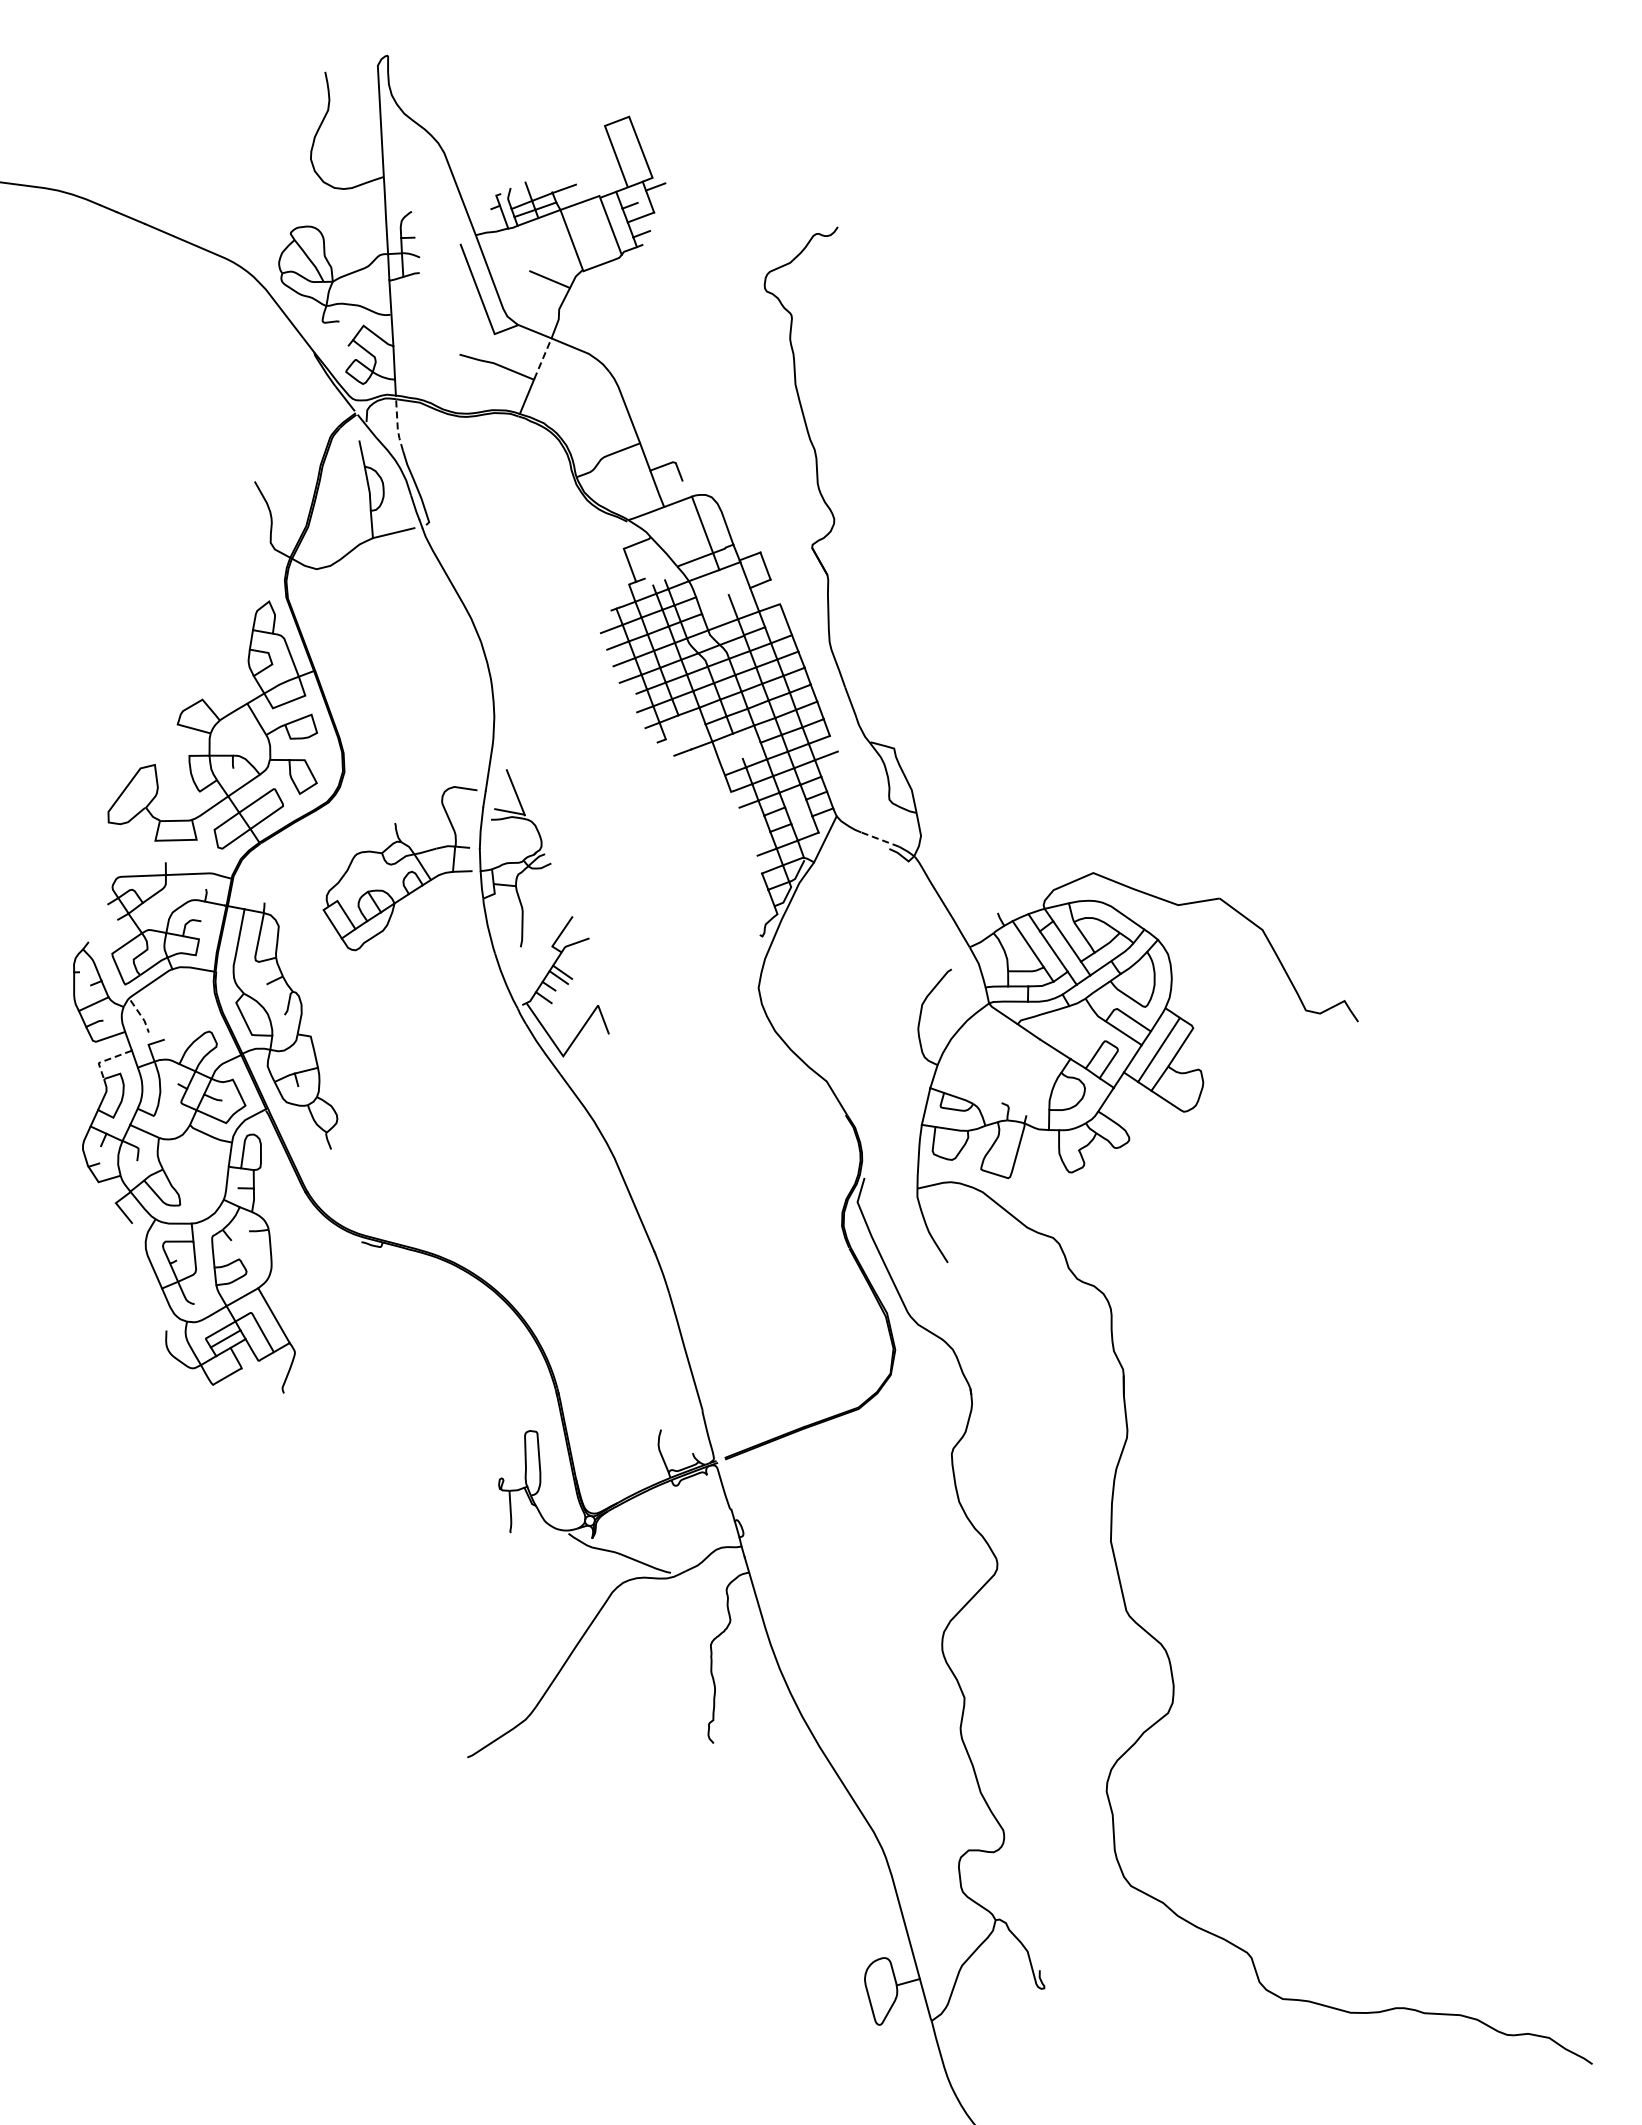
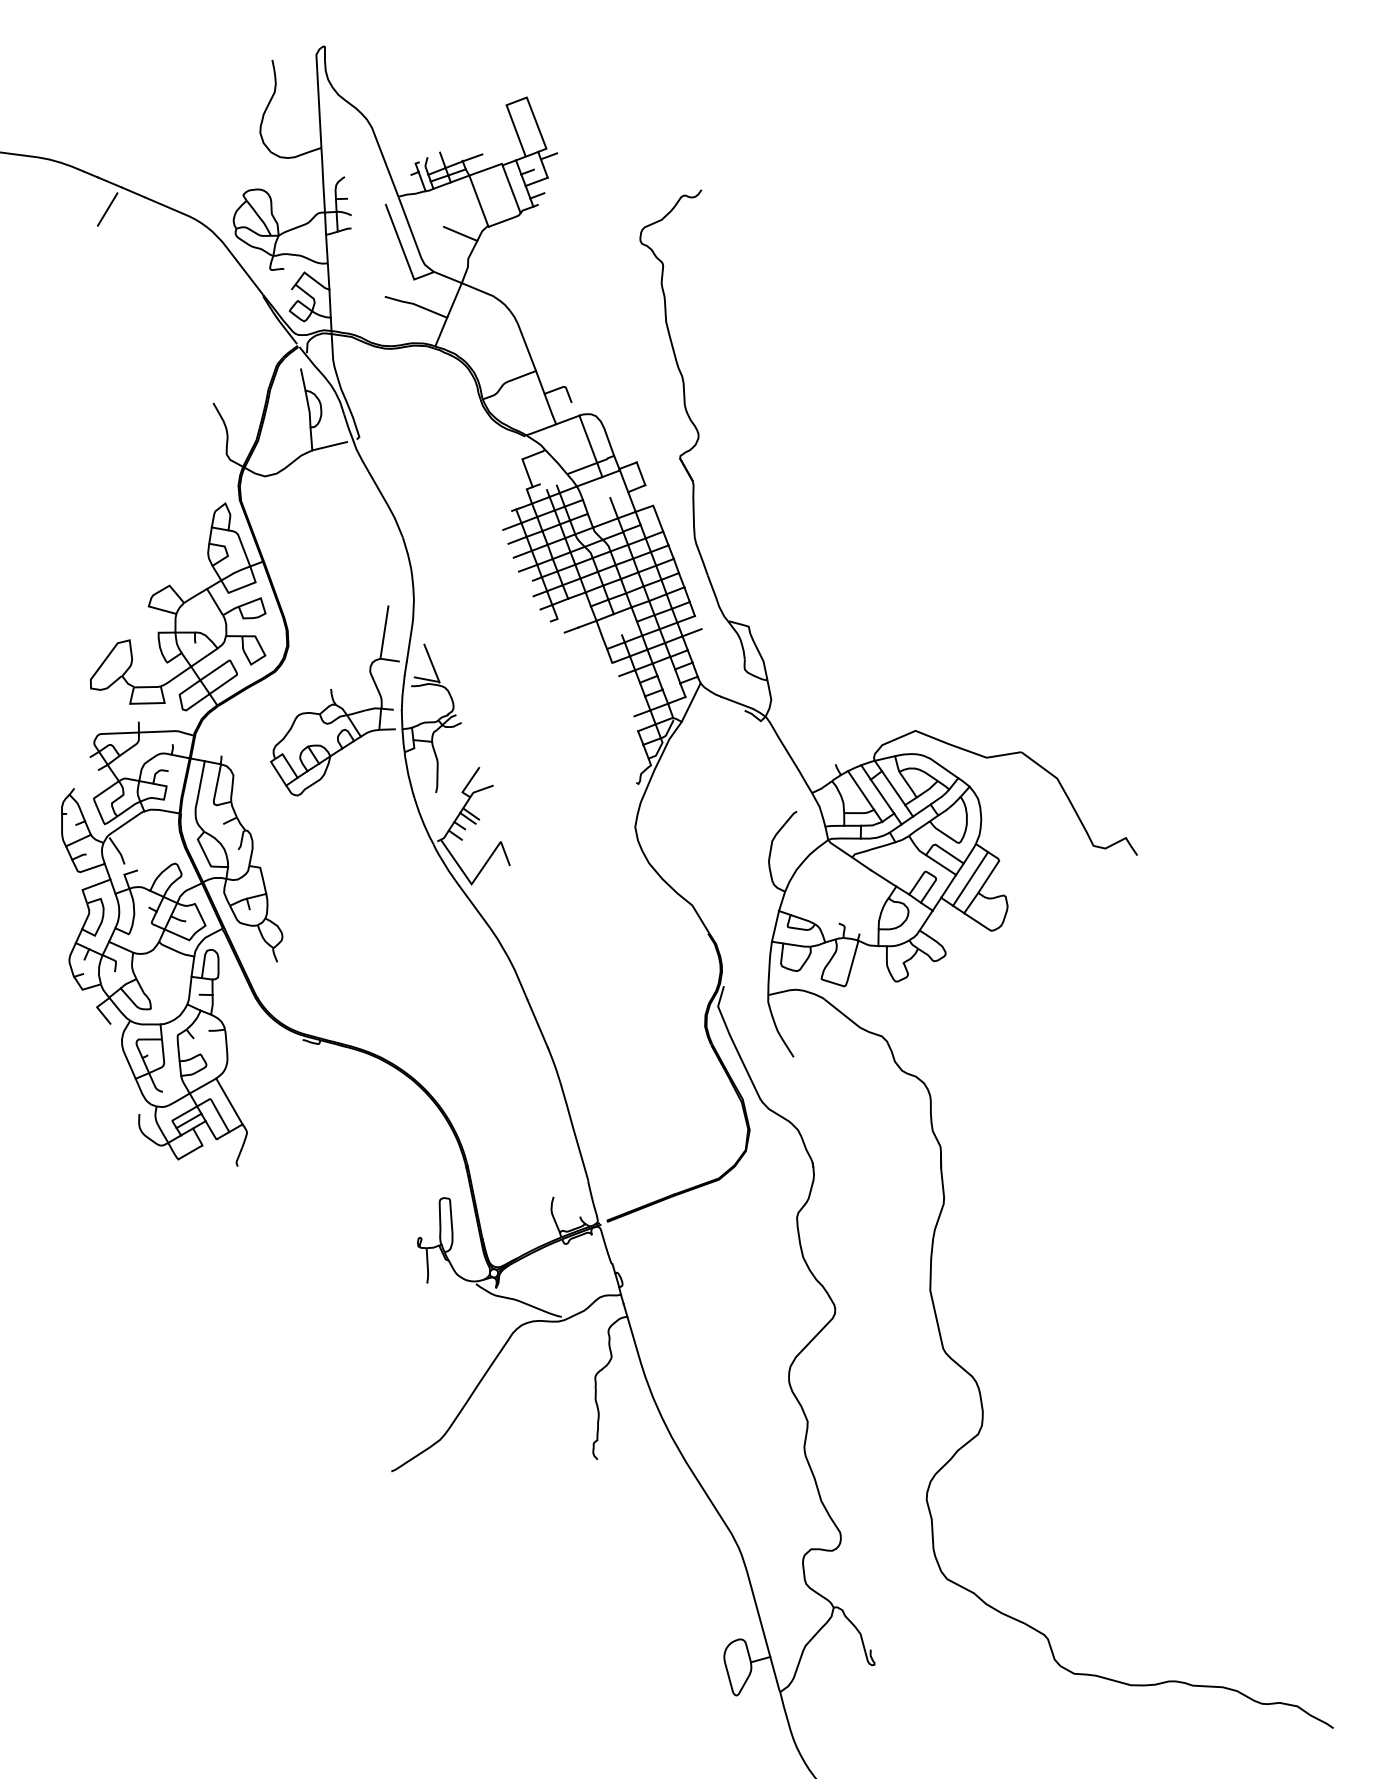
line: (128, 250) -> (107, 209), added
line: (543, 358) -> (455, 299), dashed -> solid
line: (397, 424) -> (332, 355), dashed -> solid
line: (458, 755) -> (383, 632), added
line: (879, 839) -> (736, 702), dashed -> solid
line: (141, 1016) -> (118, 850), dashed -> solid
line: (106, 1060) -> (89, 887), dashed -> solid

